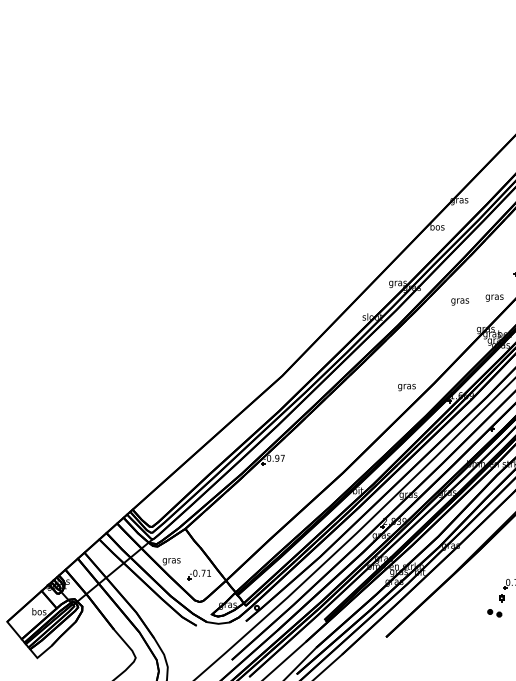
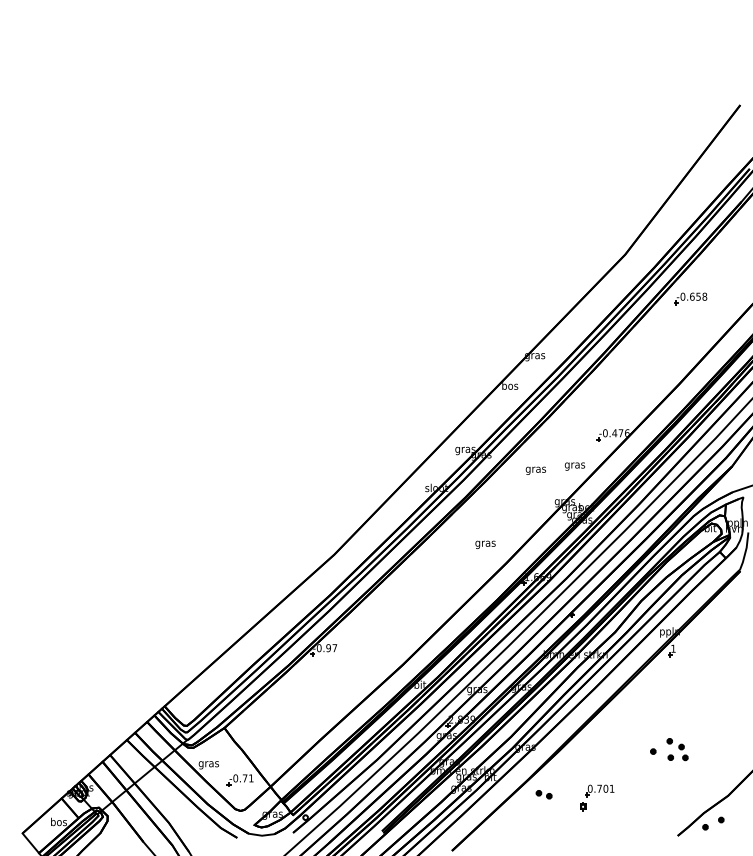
text: (406, 387) -> (485, 544), moved
part: (494, 613) -> (543, 794), moved

